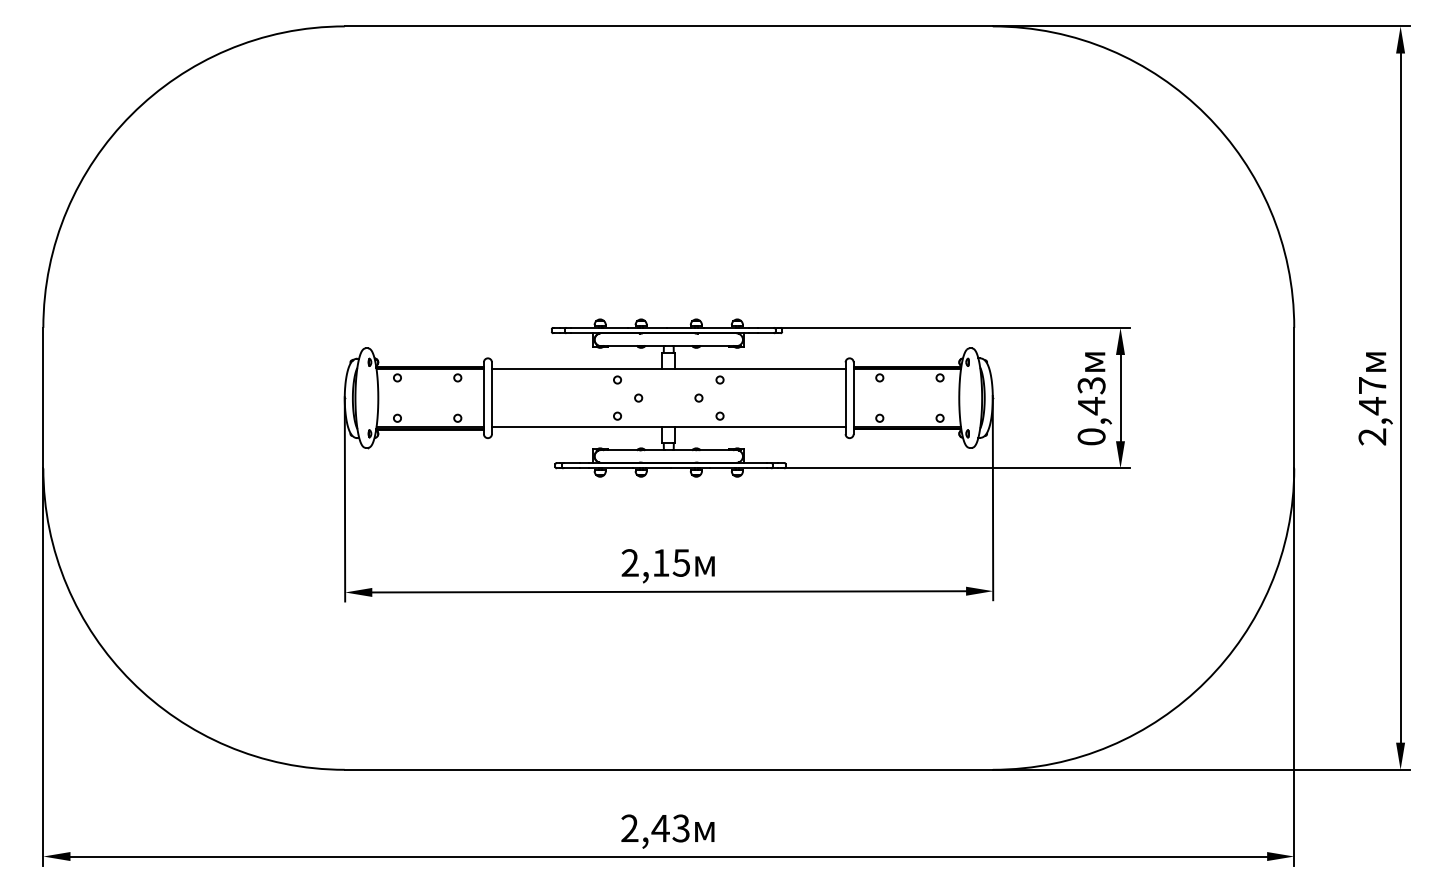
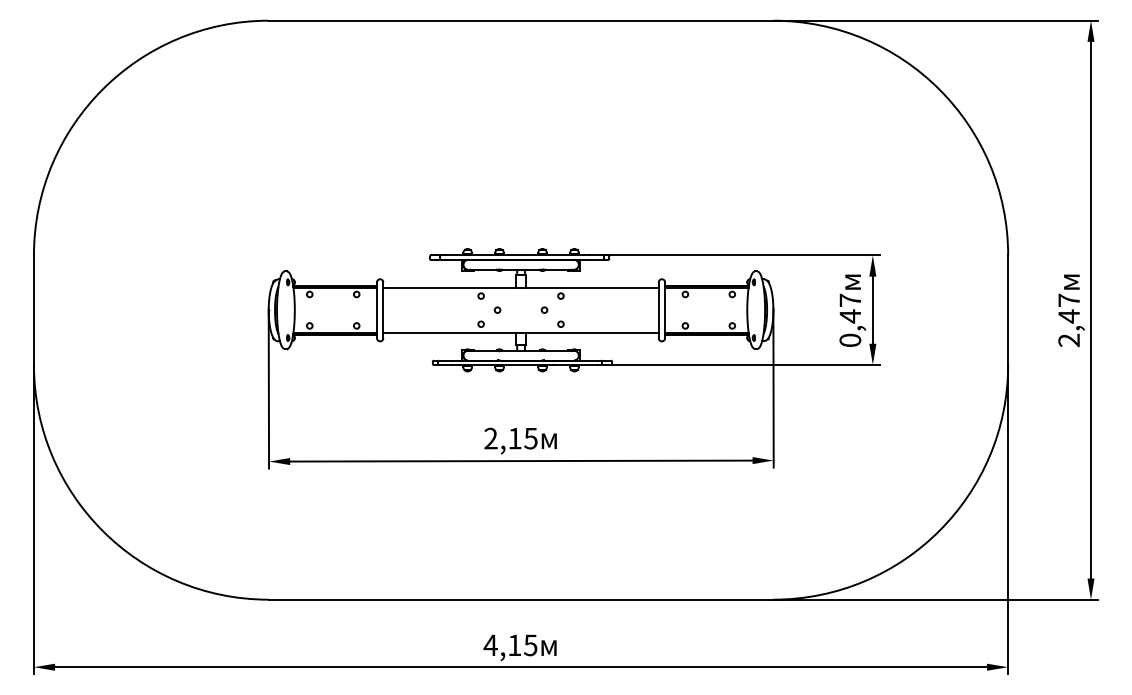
text: (1091, 385) -> (850, 300), 0,43 -> 0,47
text: (655, 827) -> (510, 644), 2,43 -> 4,15

